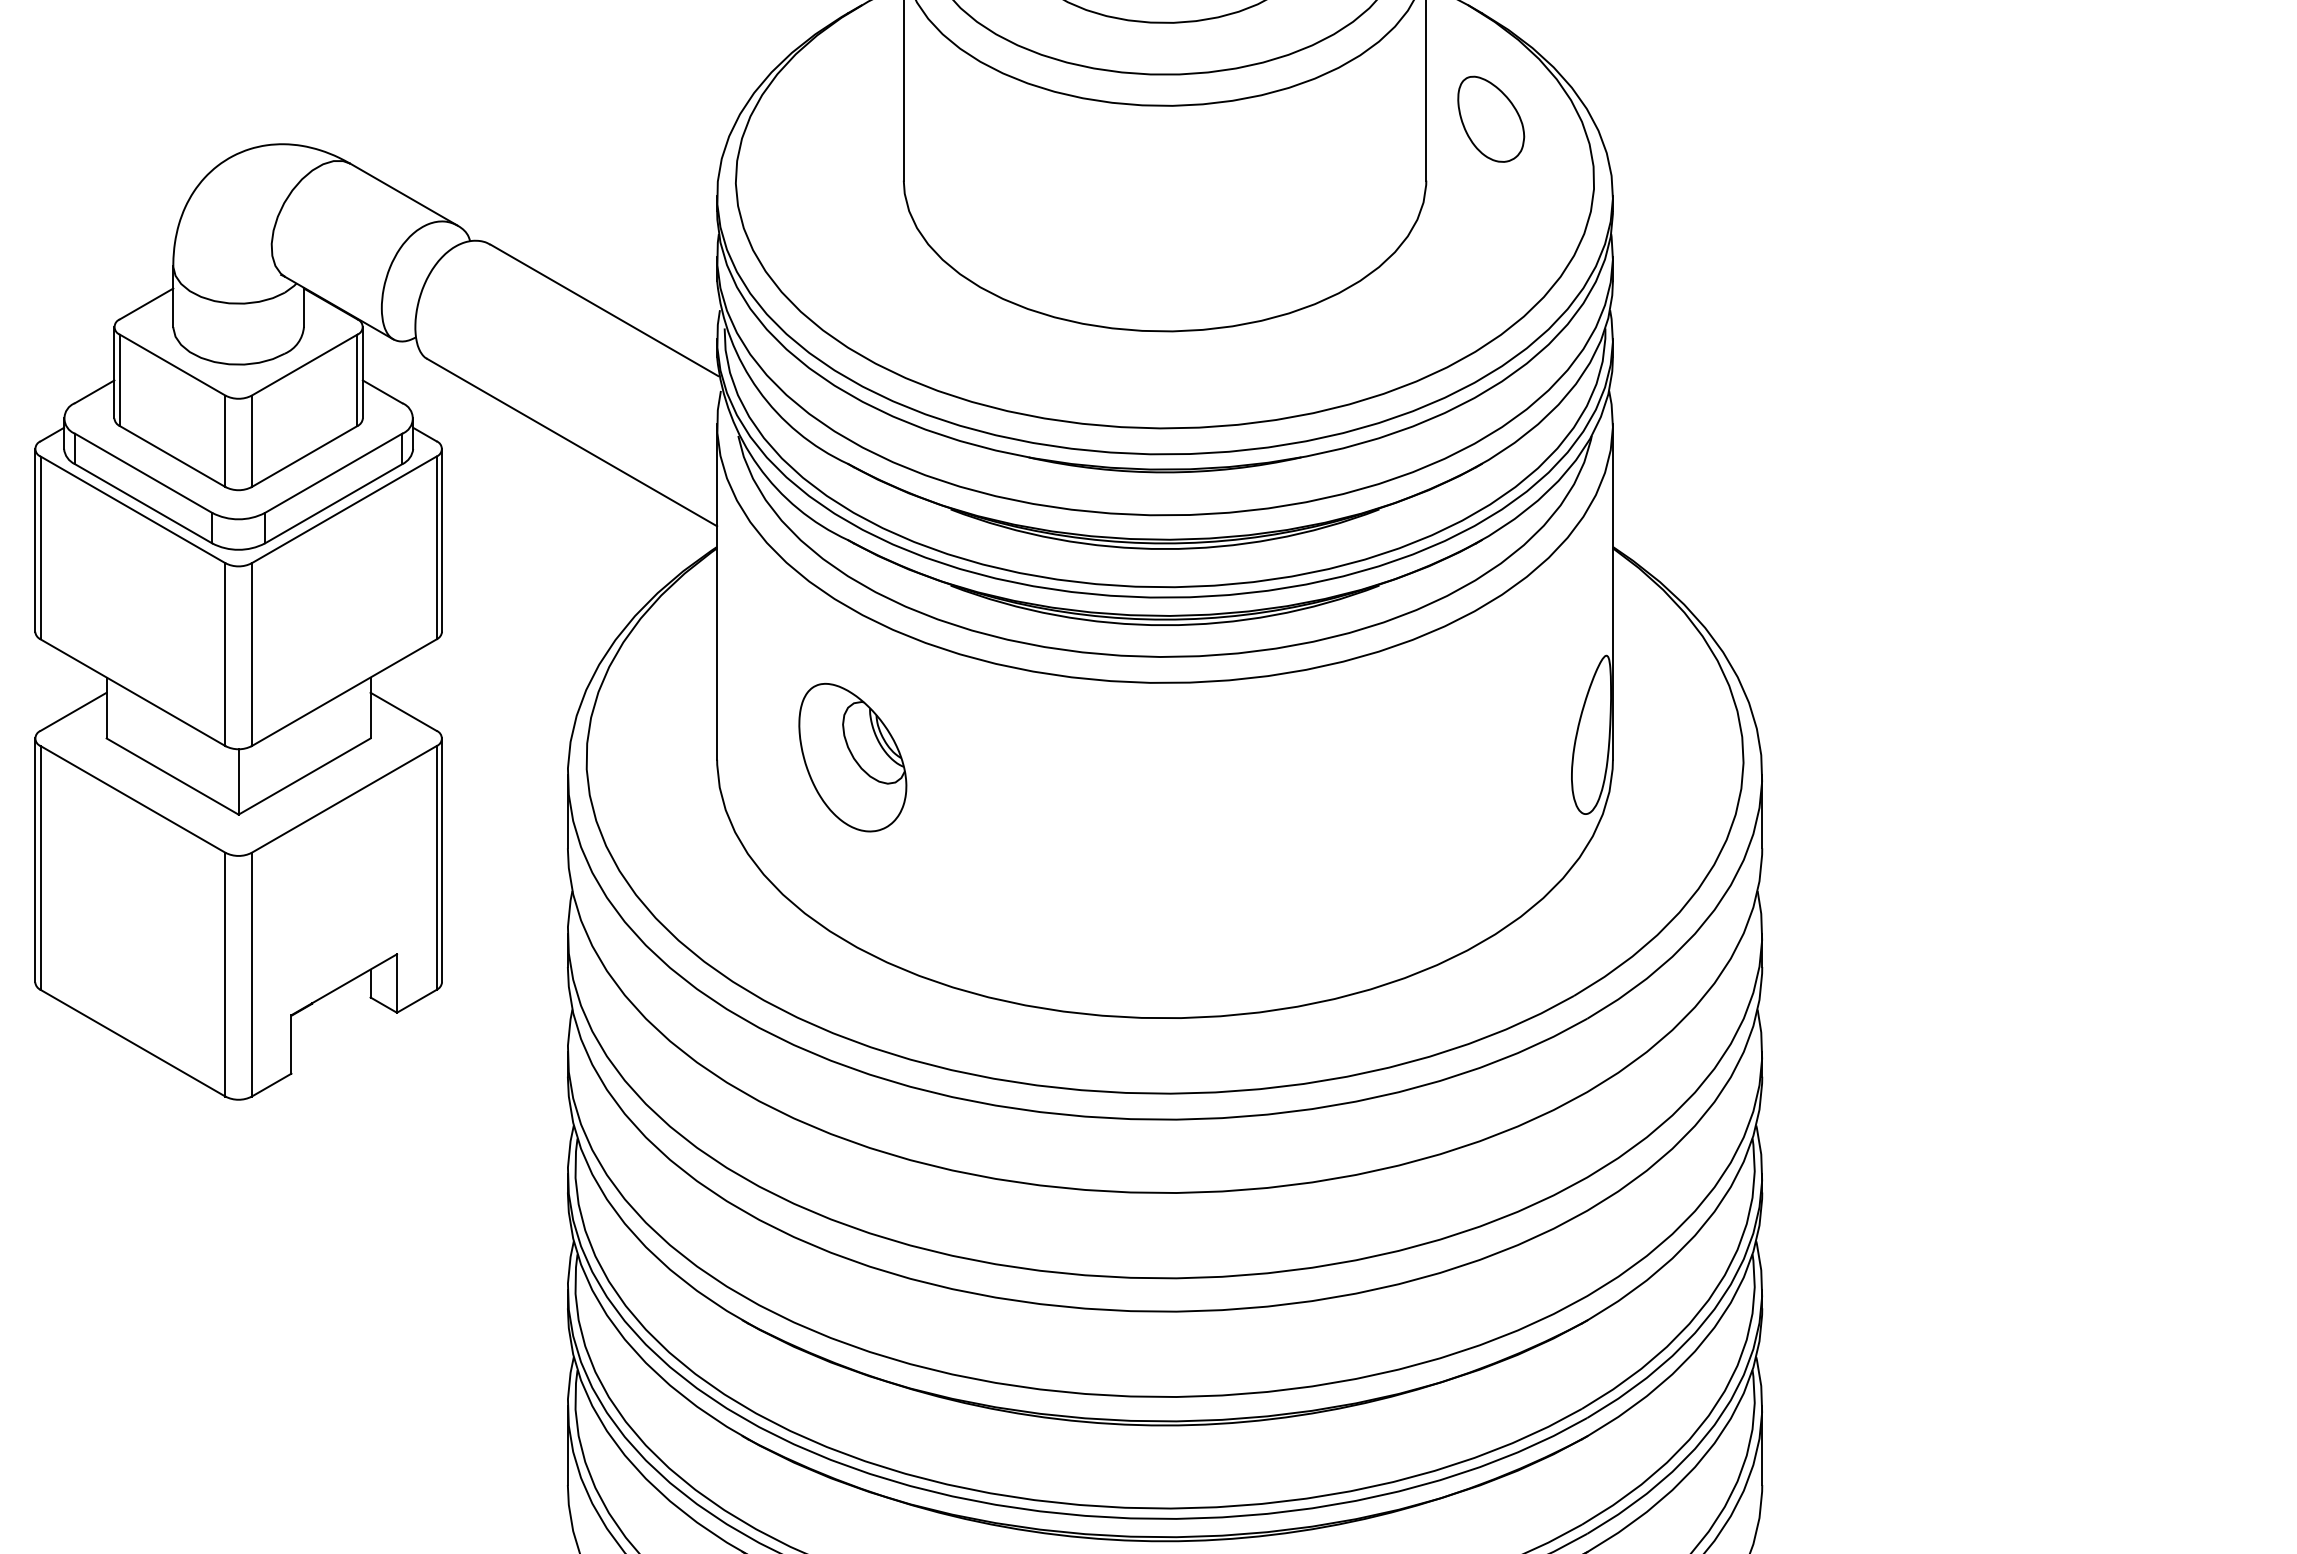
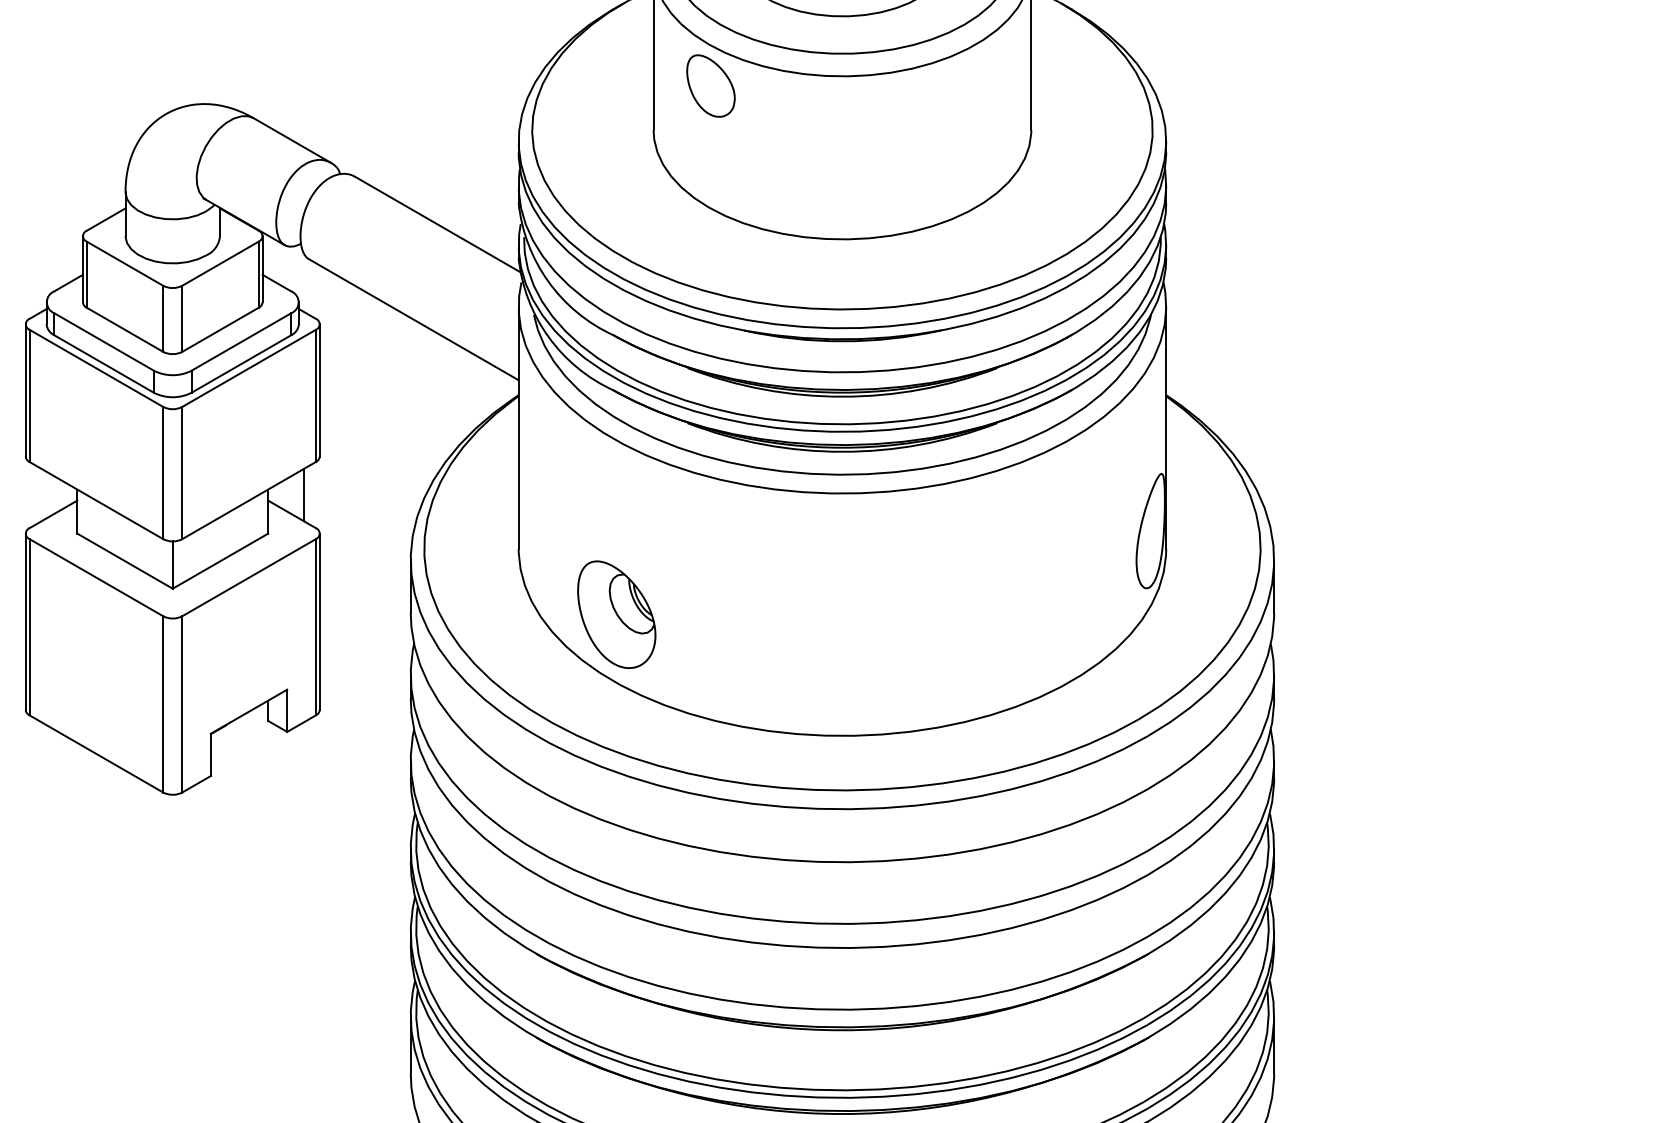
part: (1491, 118) -> (711, 85), moved
line: (420, 684) -> (304, 494), added
part: (852, 757) -> (616, 614), moved

